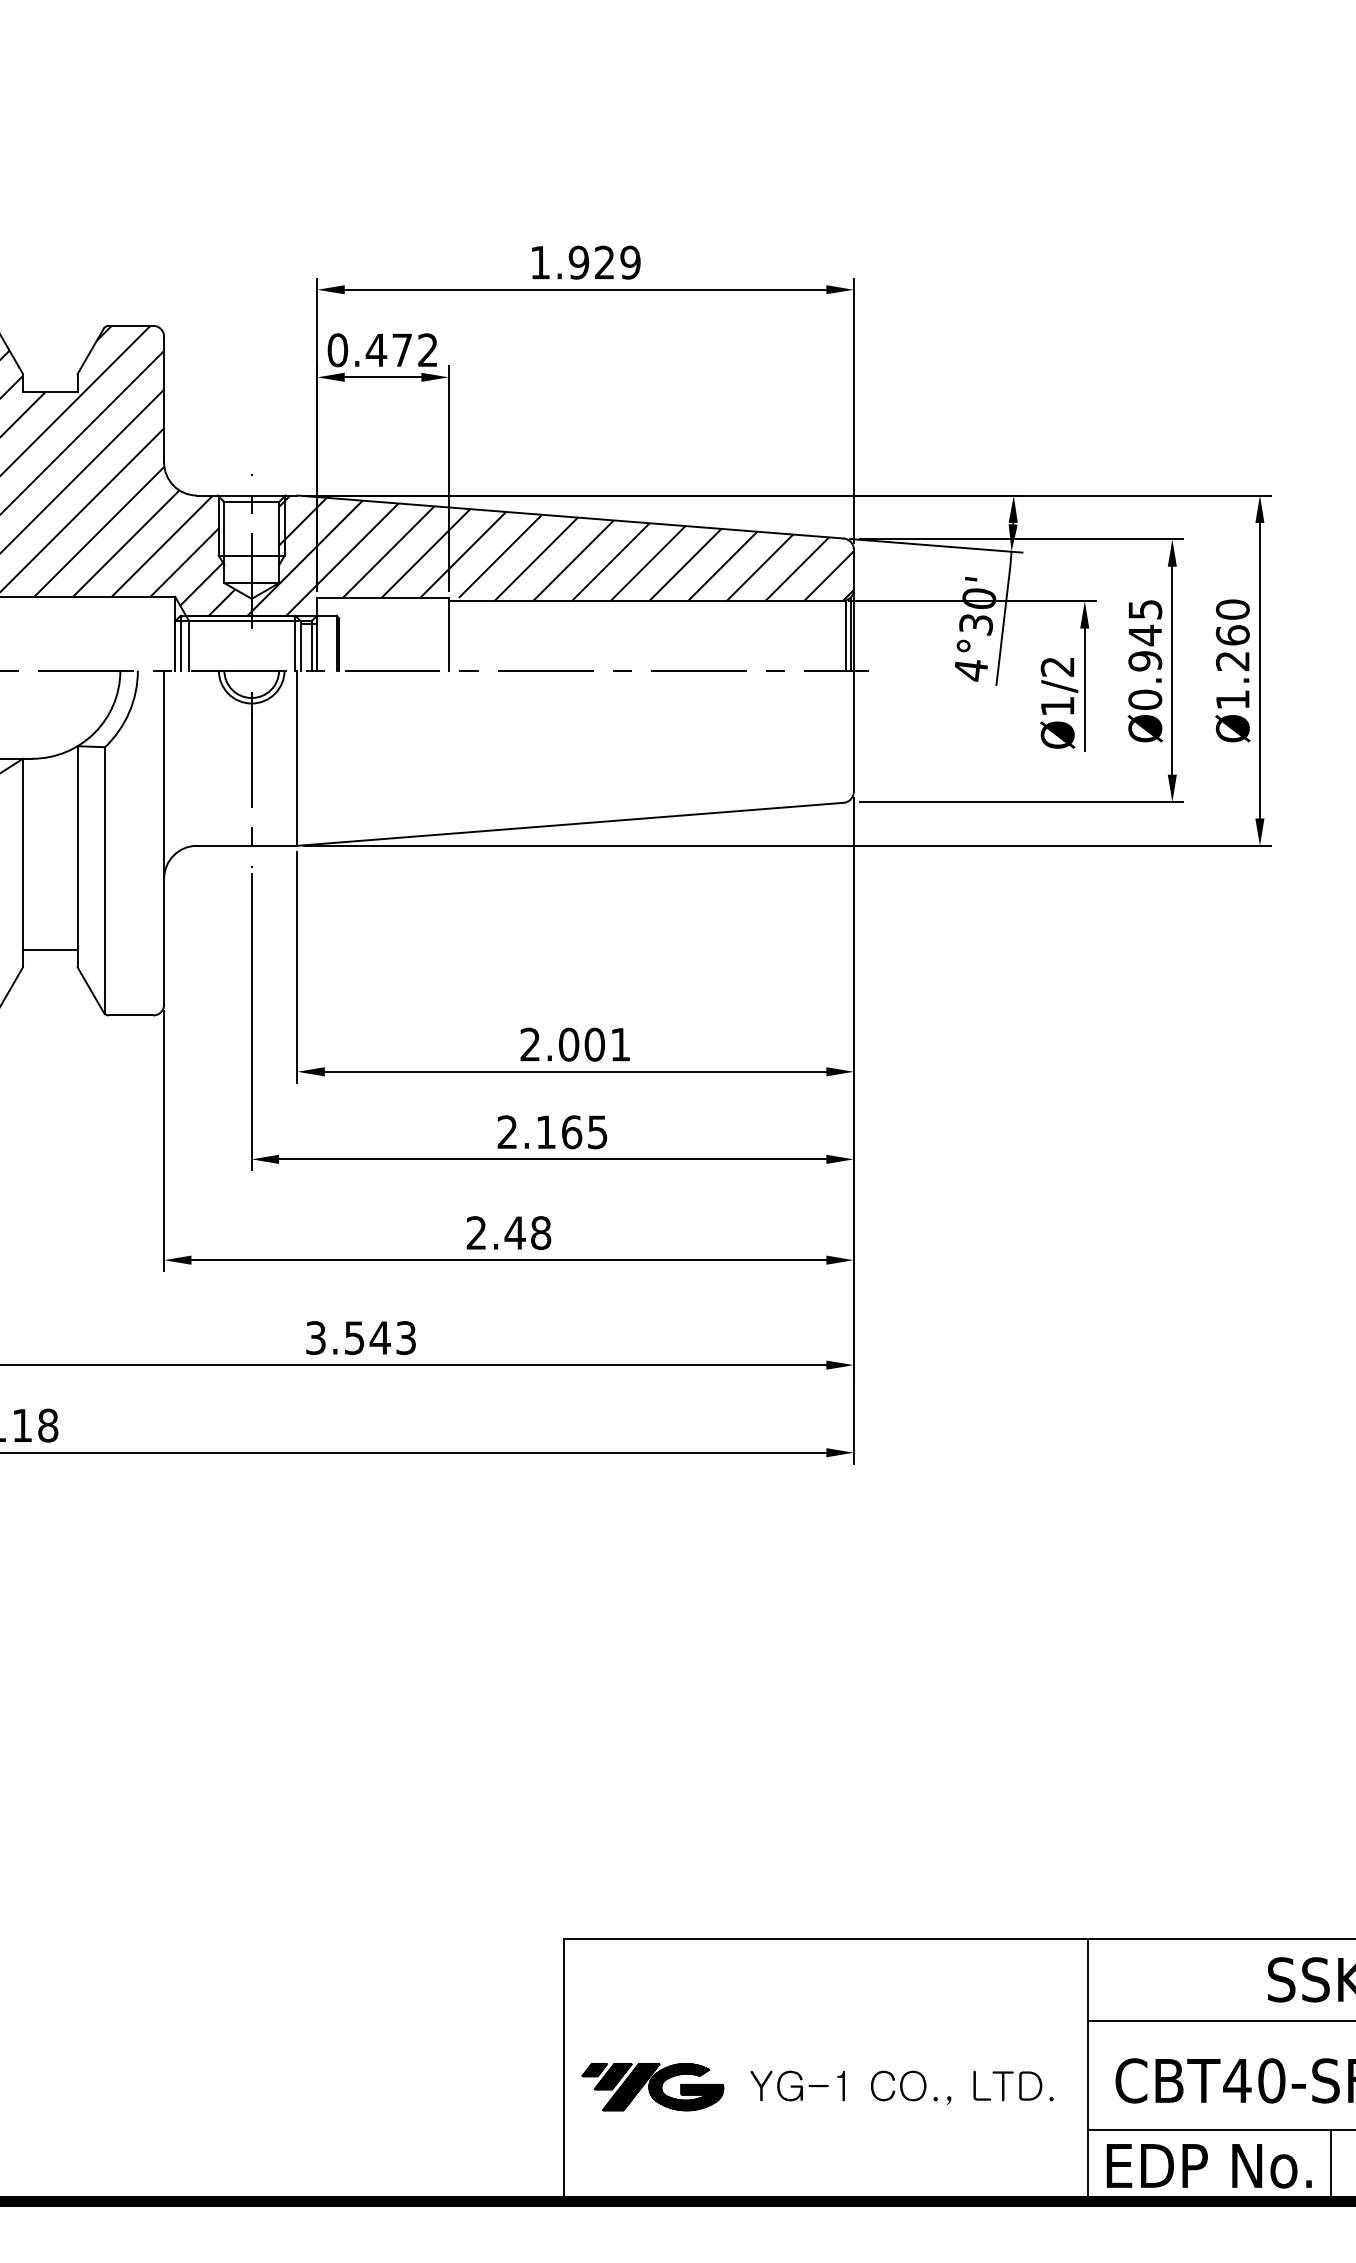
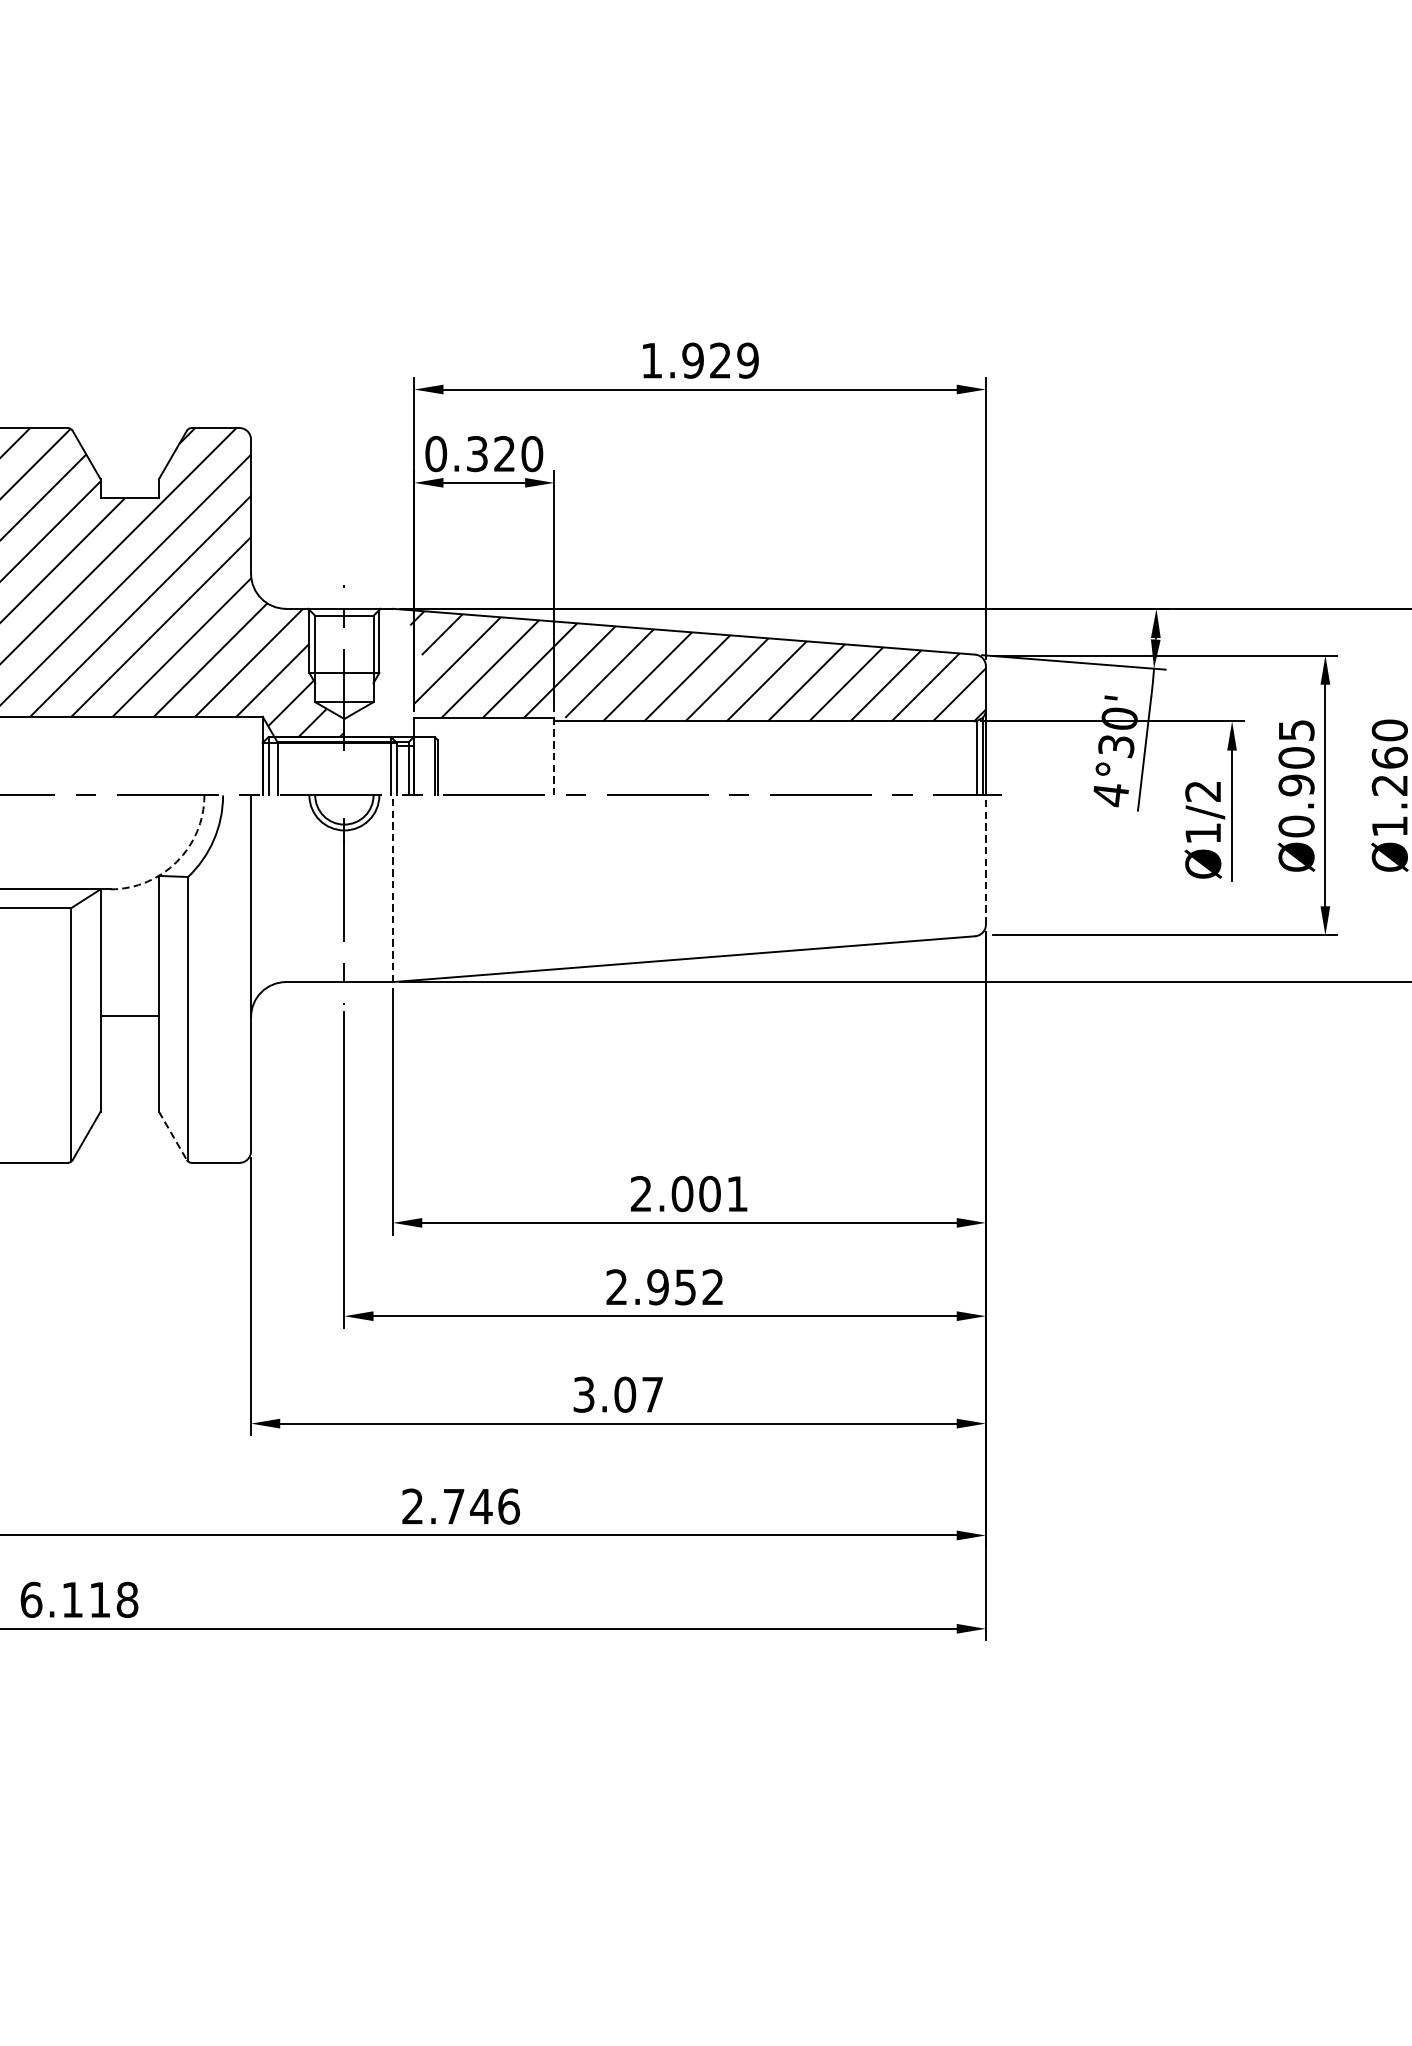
text: (401, 350) -> (503, 454), 0.472 -> 0.320
hatch: (287, 555) -> (382, 672), removed
line: (448, 633) -> (554, 755), solid -> dashed
text: (1145, 635) -> (1296, 757), Ø0.945 -> Ø0.905
line: (853, 731) -> (985, 860), solid -> dashed
arc: (94, 732) -> (176, 861), solid -> dashed
line: (297, 758) -> (393, 889), solid -> dashed
line: (49, 949) -> (128, 1015), moved
line: (91, 990) -> (173, 1136), solid -> dashed
text: (571, 1132) -> (685, 1287), 2.165 -> 2.952
text: (508, 1233) -> (618, 1395), 2.48 -> 3.07
text: (361, 1338) -> (461, 1507), 3.543 -> 2.746

